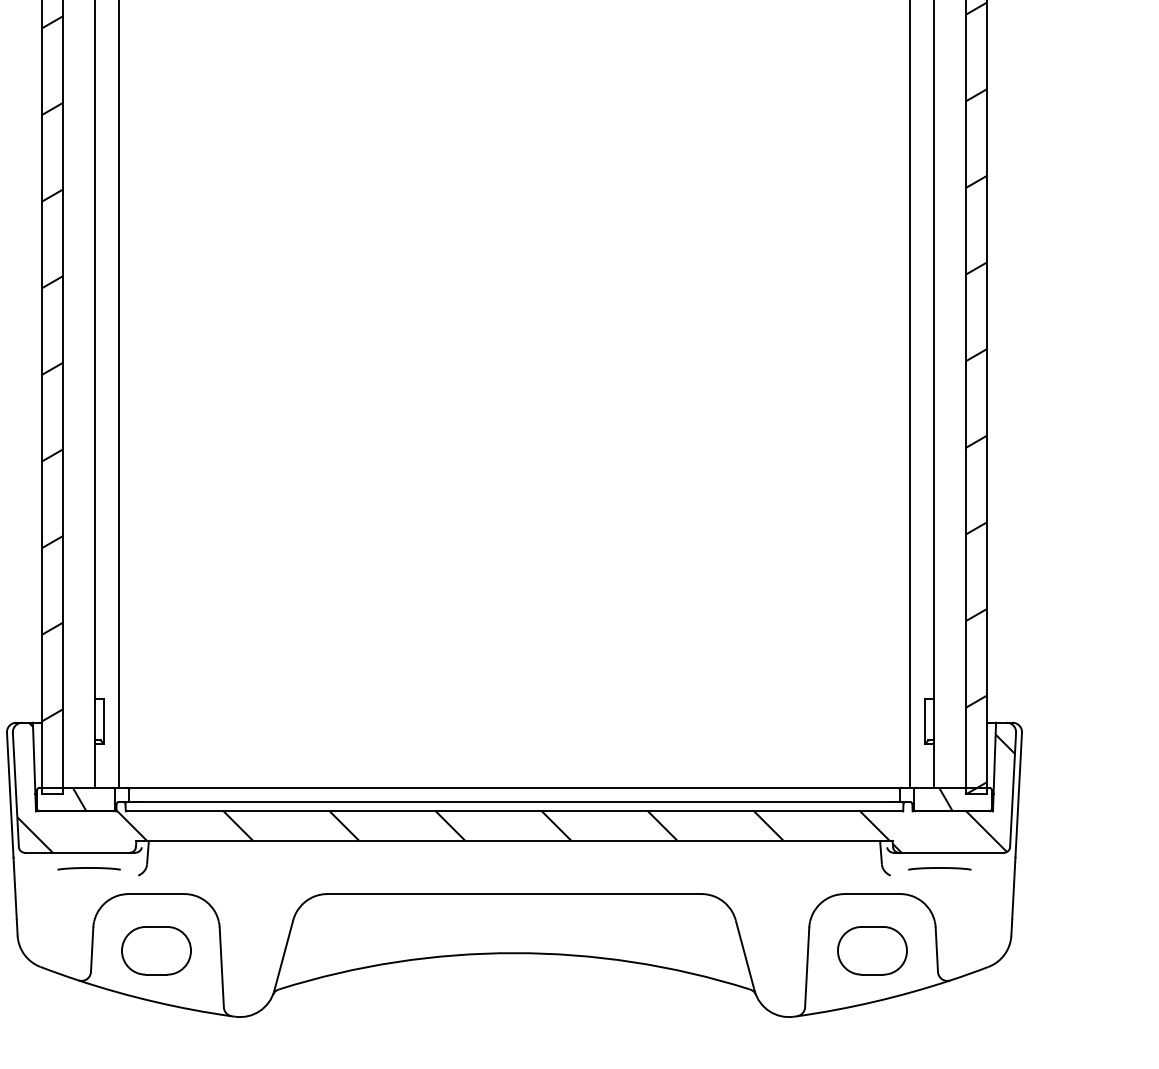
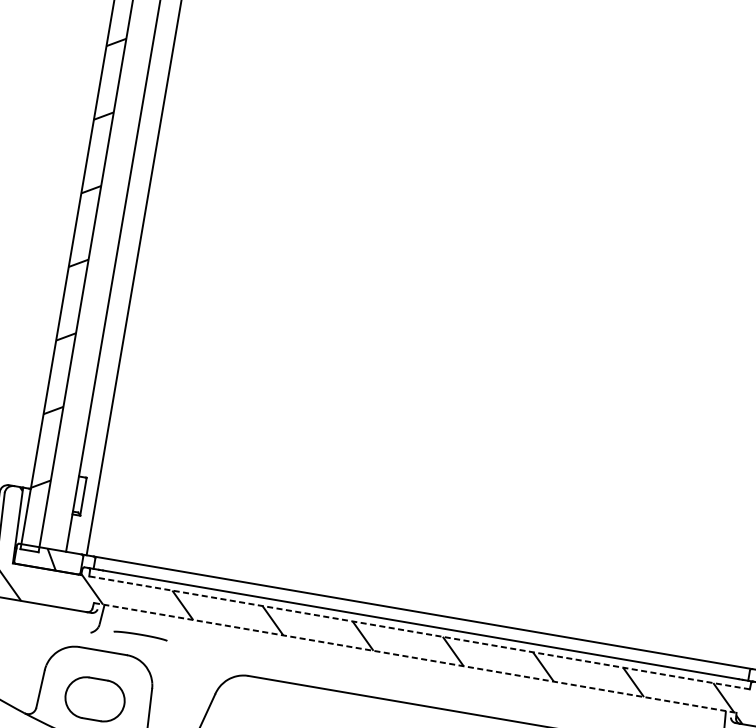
line: (514, 811) -> (419, 632), solid -> dashed
line: (514, 840) -> (415, 657), solid -> dashed
line: (88, 868) -> (140, 635), moved

